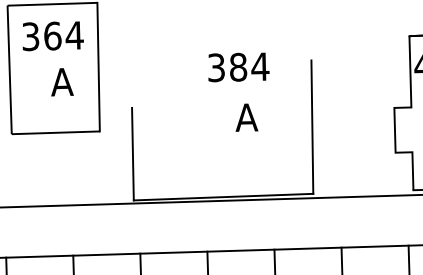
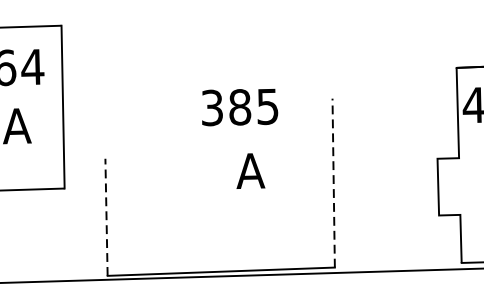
text: (260, 66) -> (268, 106), 384 -> 385
line: (312, 127) -> (333, 183), solid -> dashed
line: (132, 153) -> (105, 216), solid -> dashed

